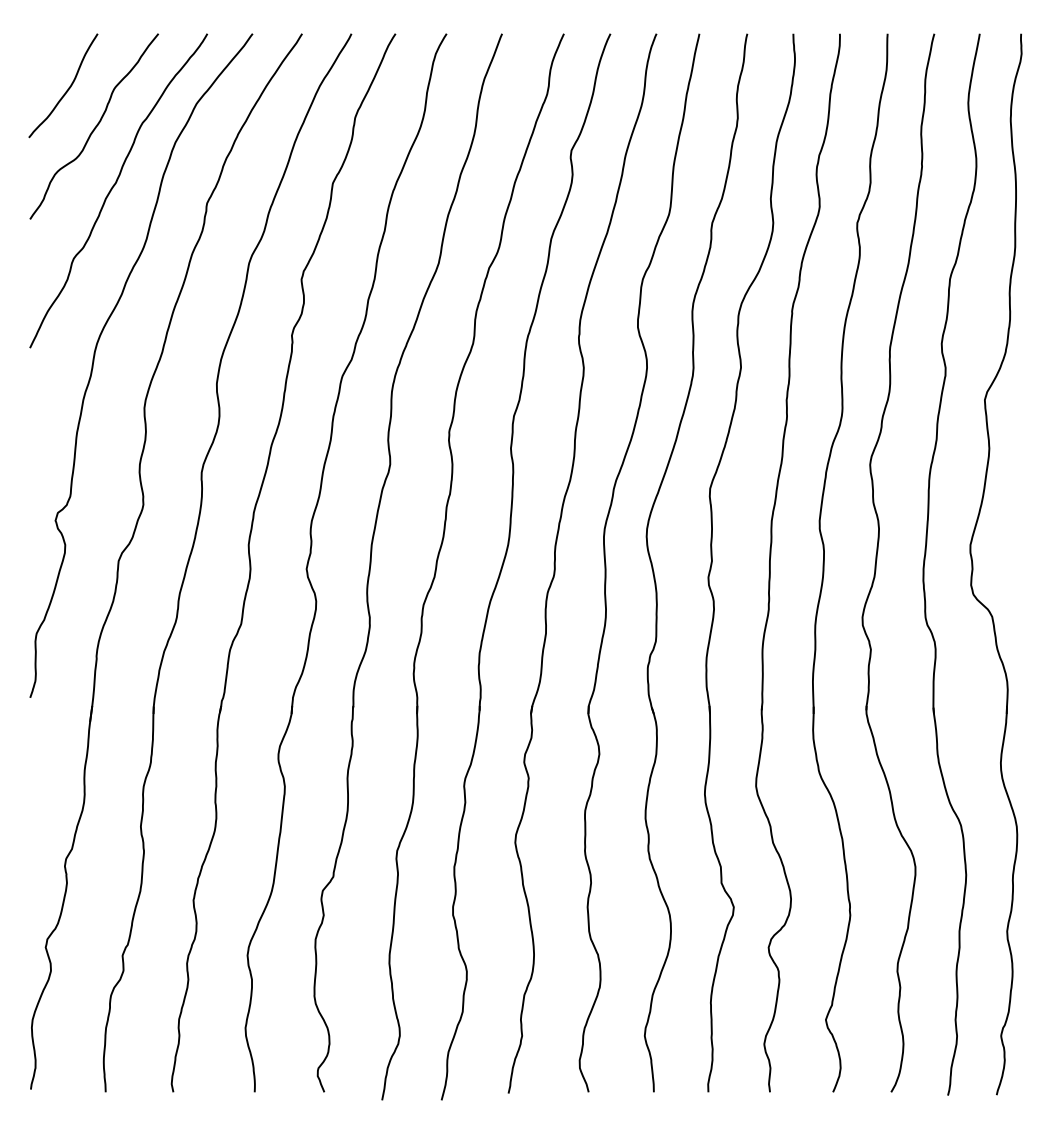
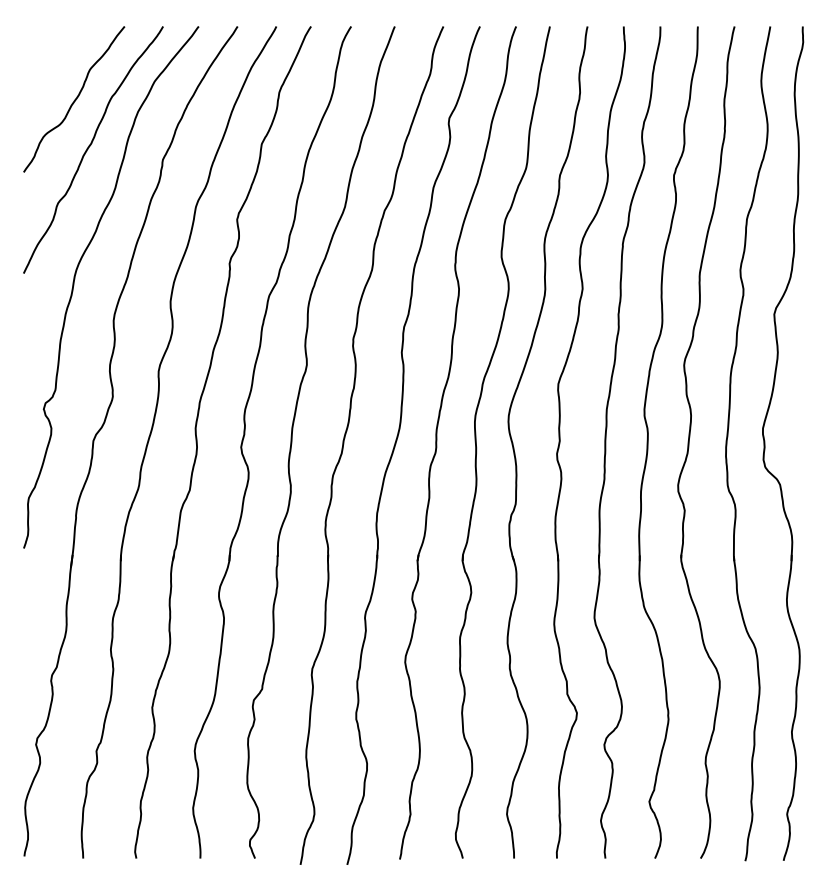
curve: (68, 87) -> (53, 68), removed

